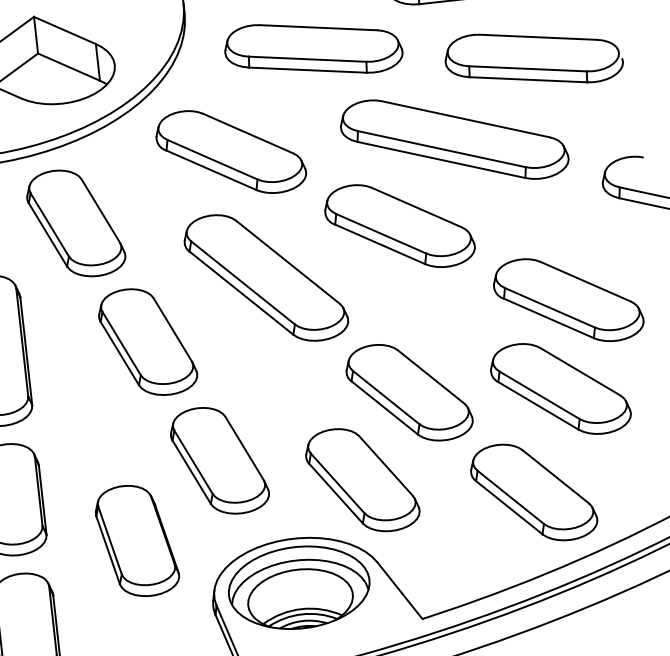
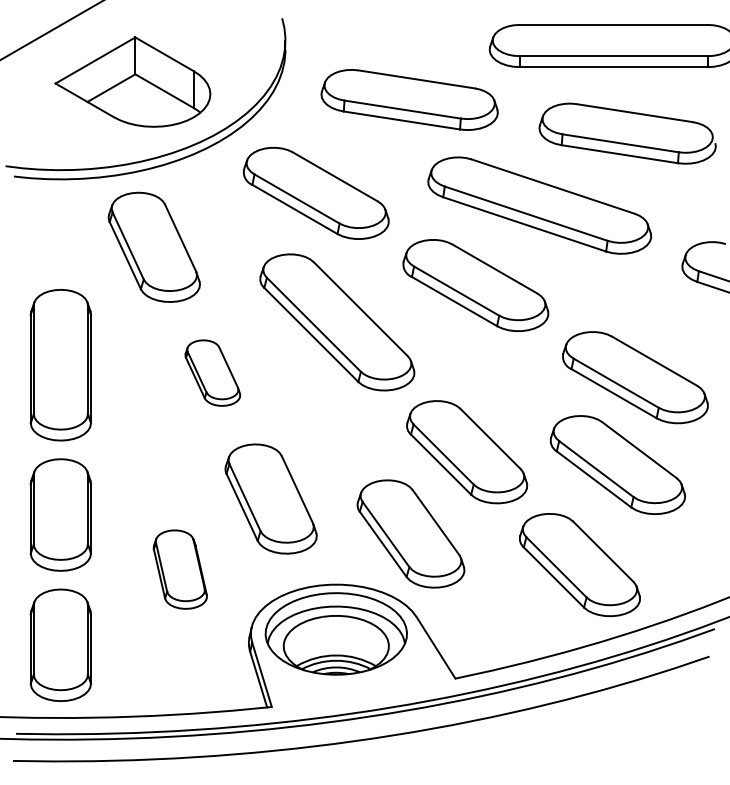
part: (147, 341) -> (212, 372), size x0.6
part: (137, 540) -> (180, 569), size x0.7

